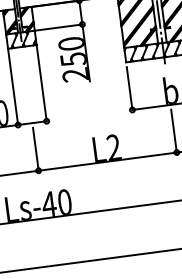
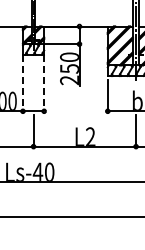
line: (42, 83) -> (44, 83), solid -> dashed
line: (12, 87) -> (22, 83), solid -> dashed

